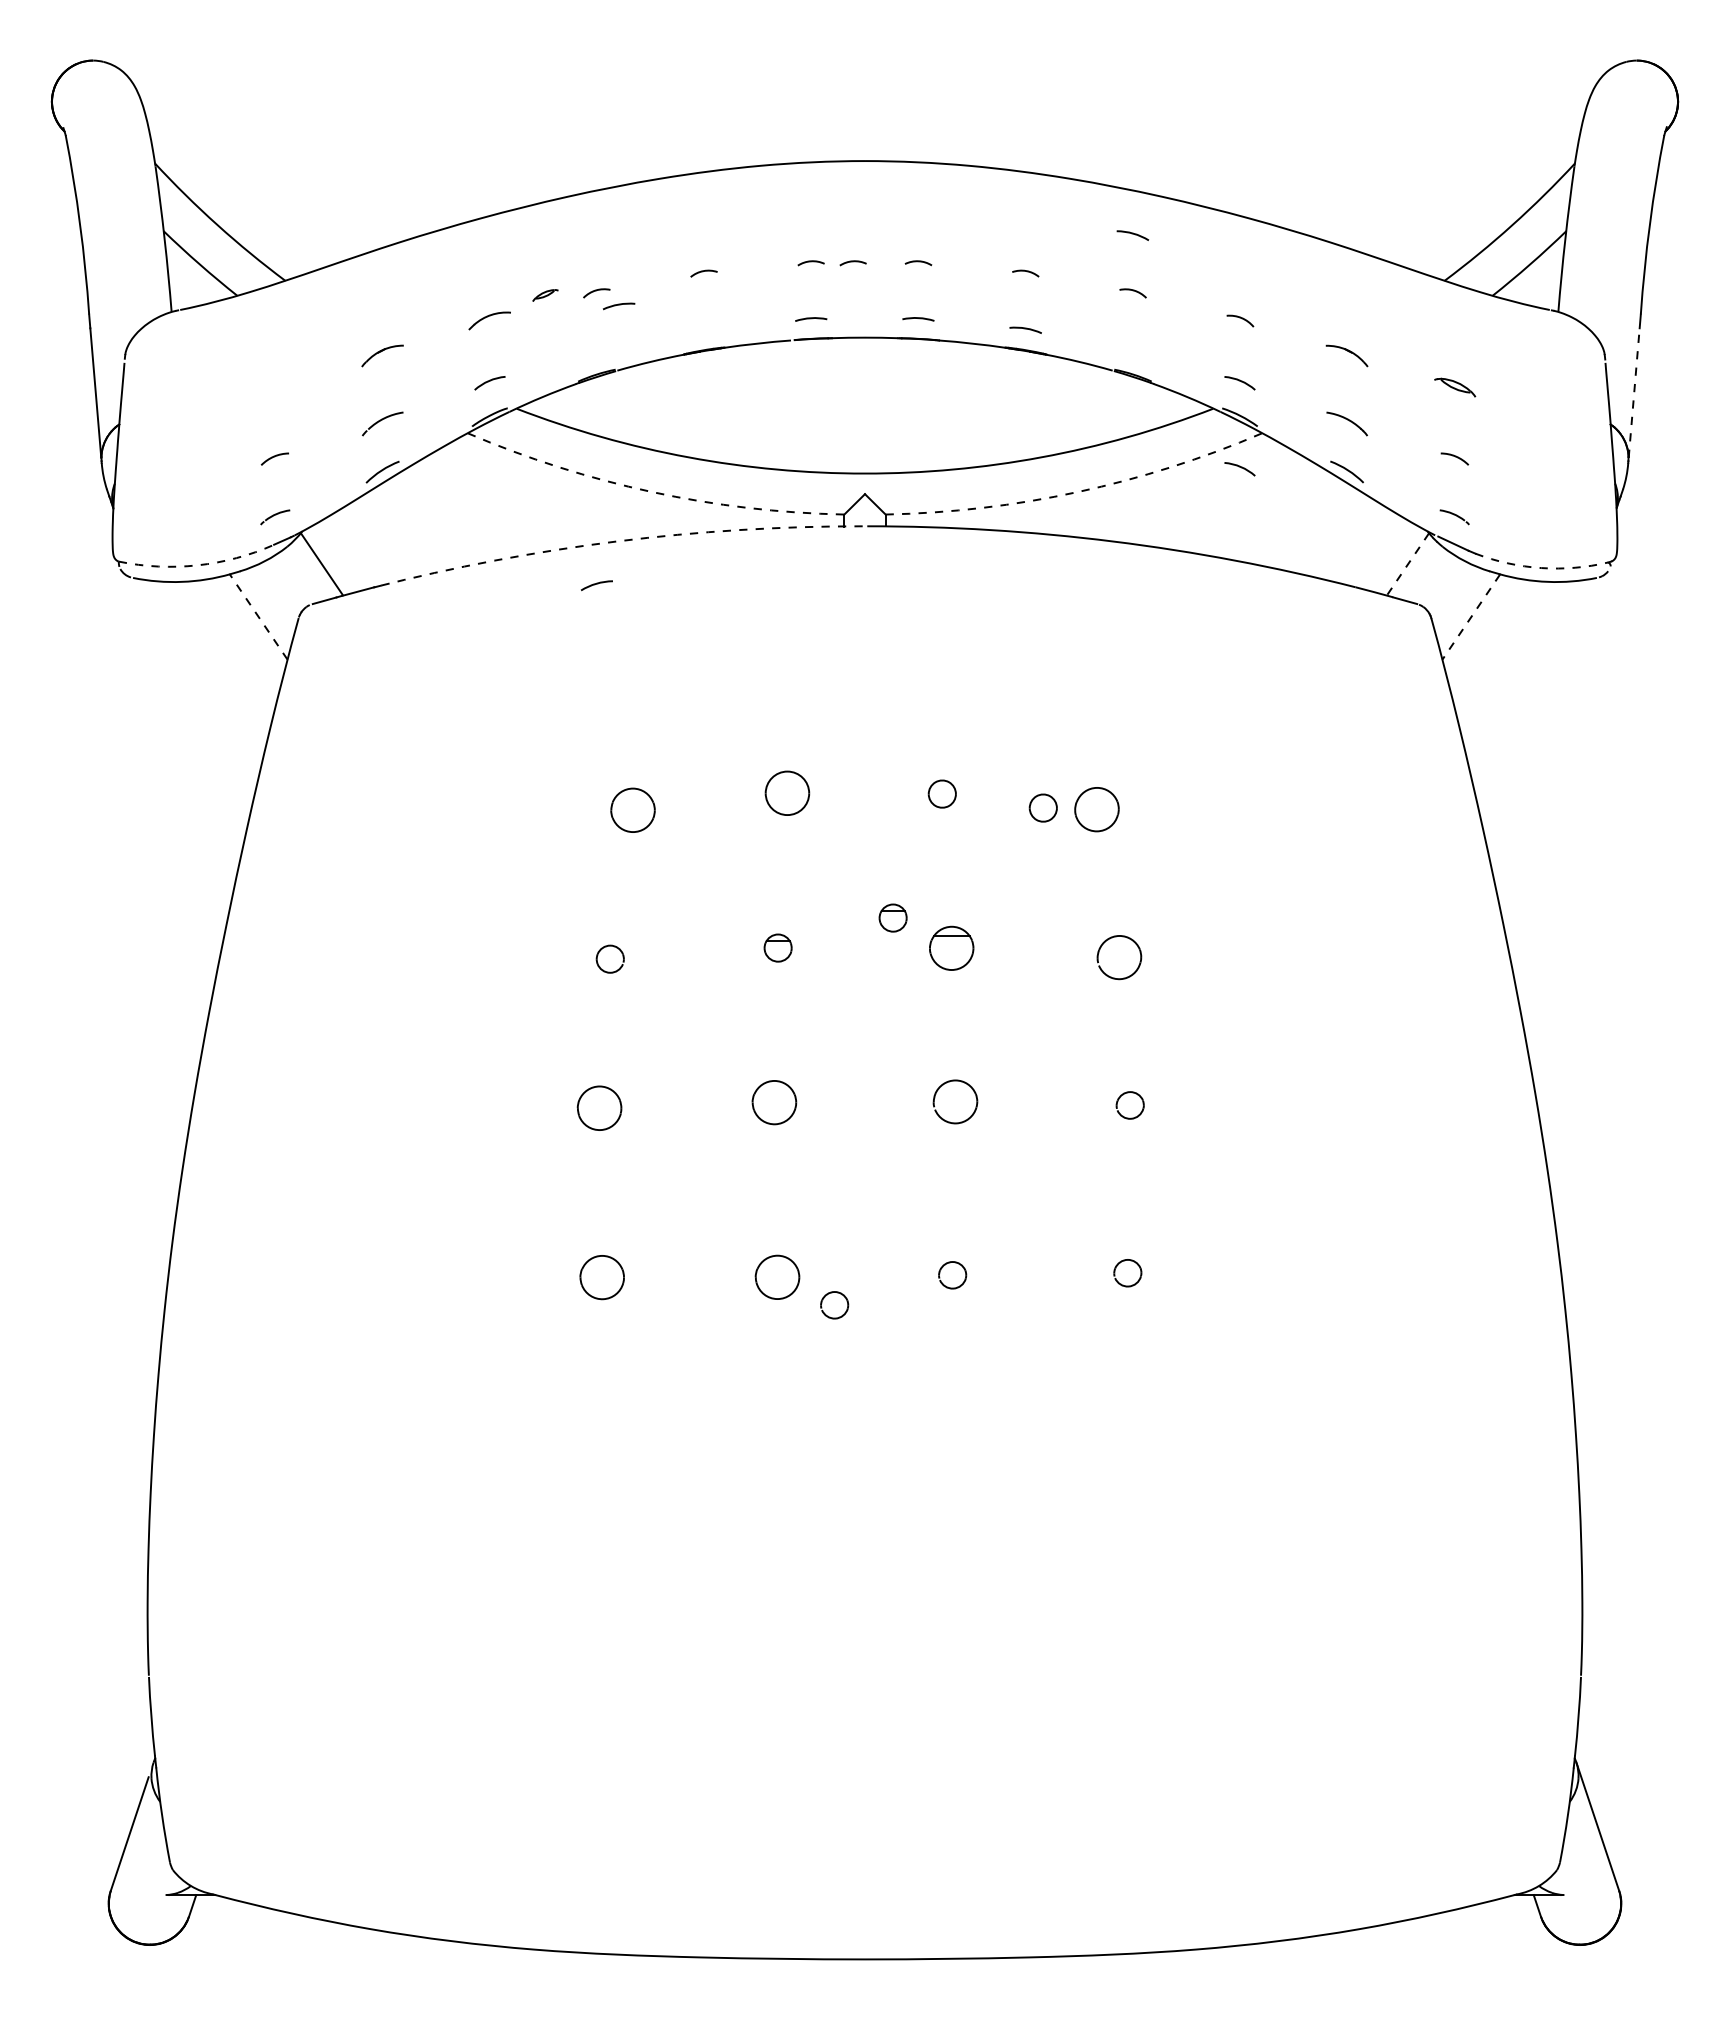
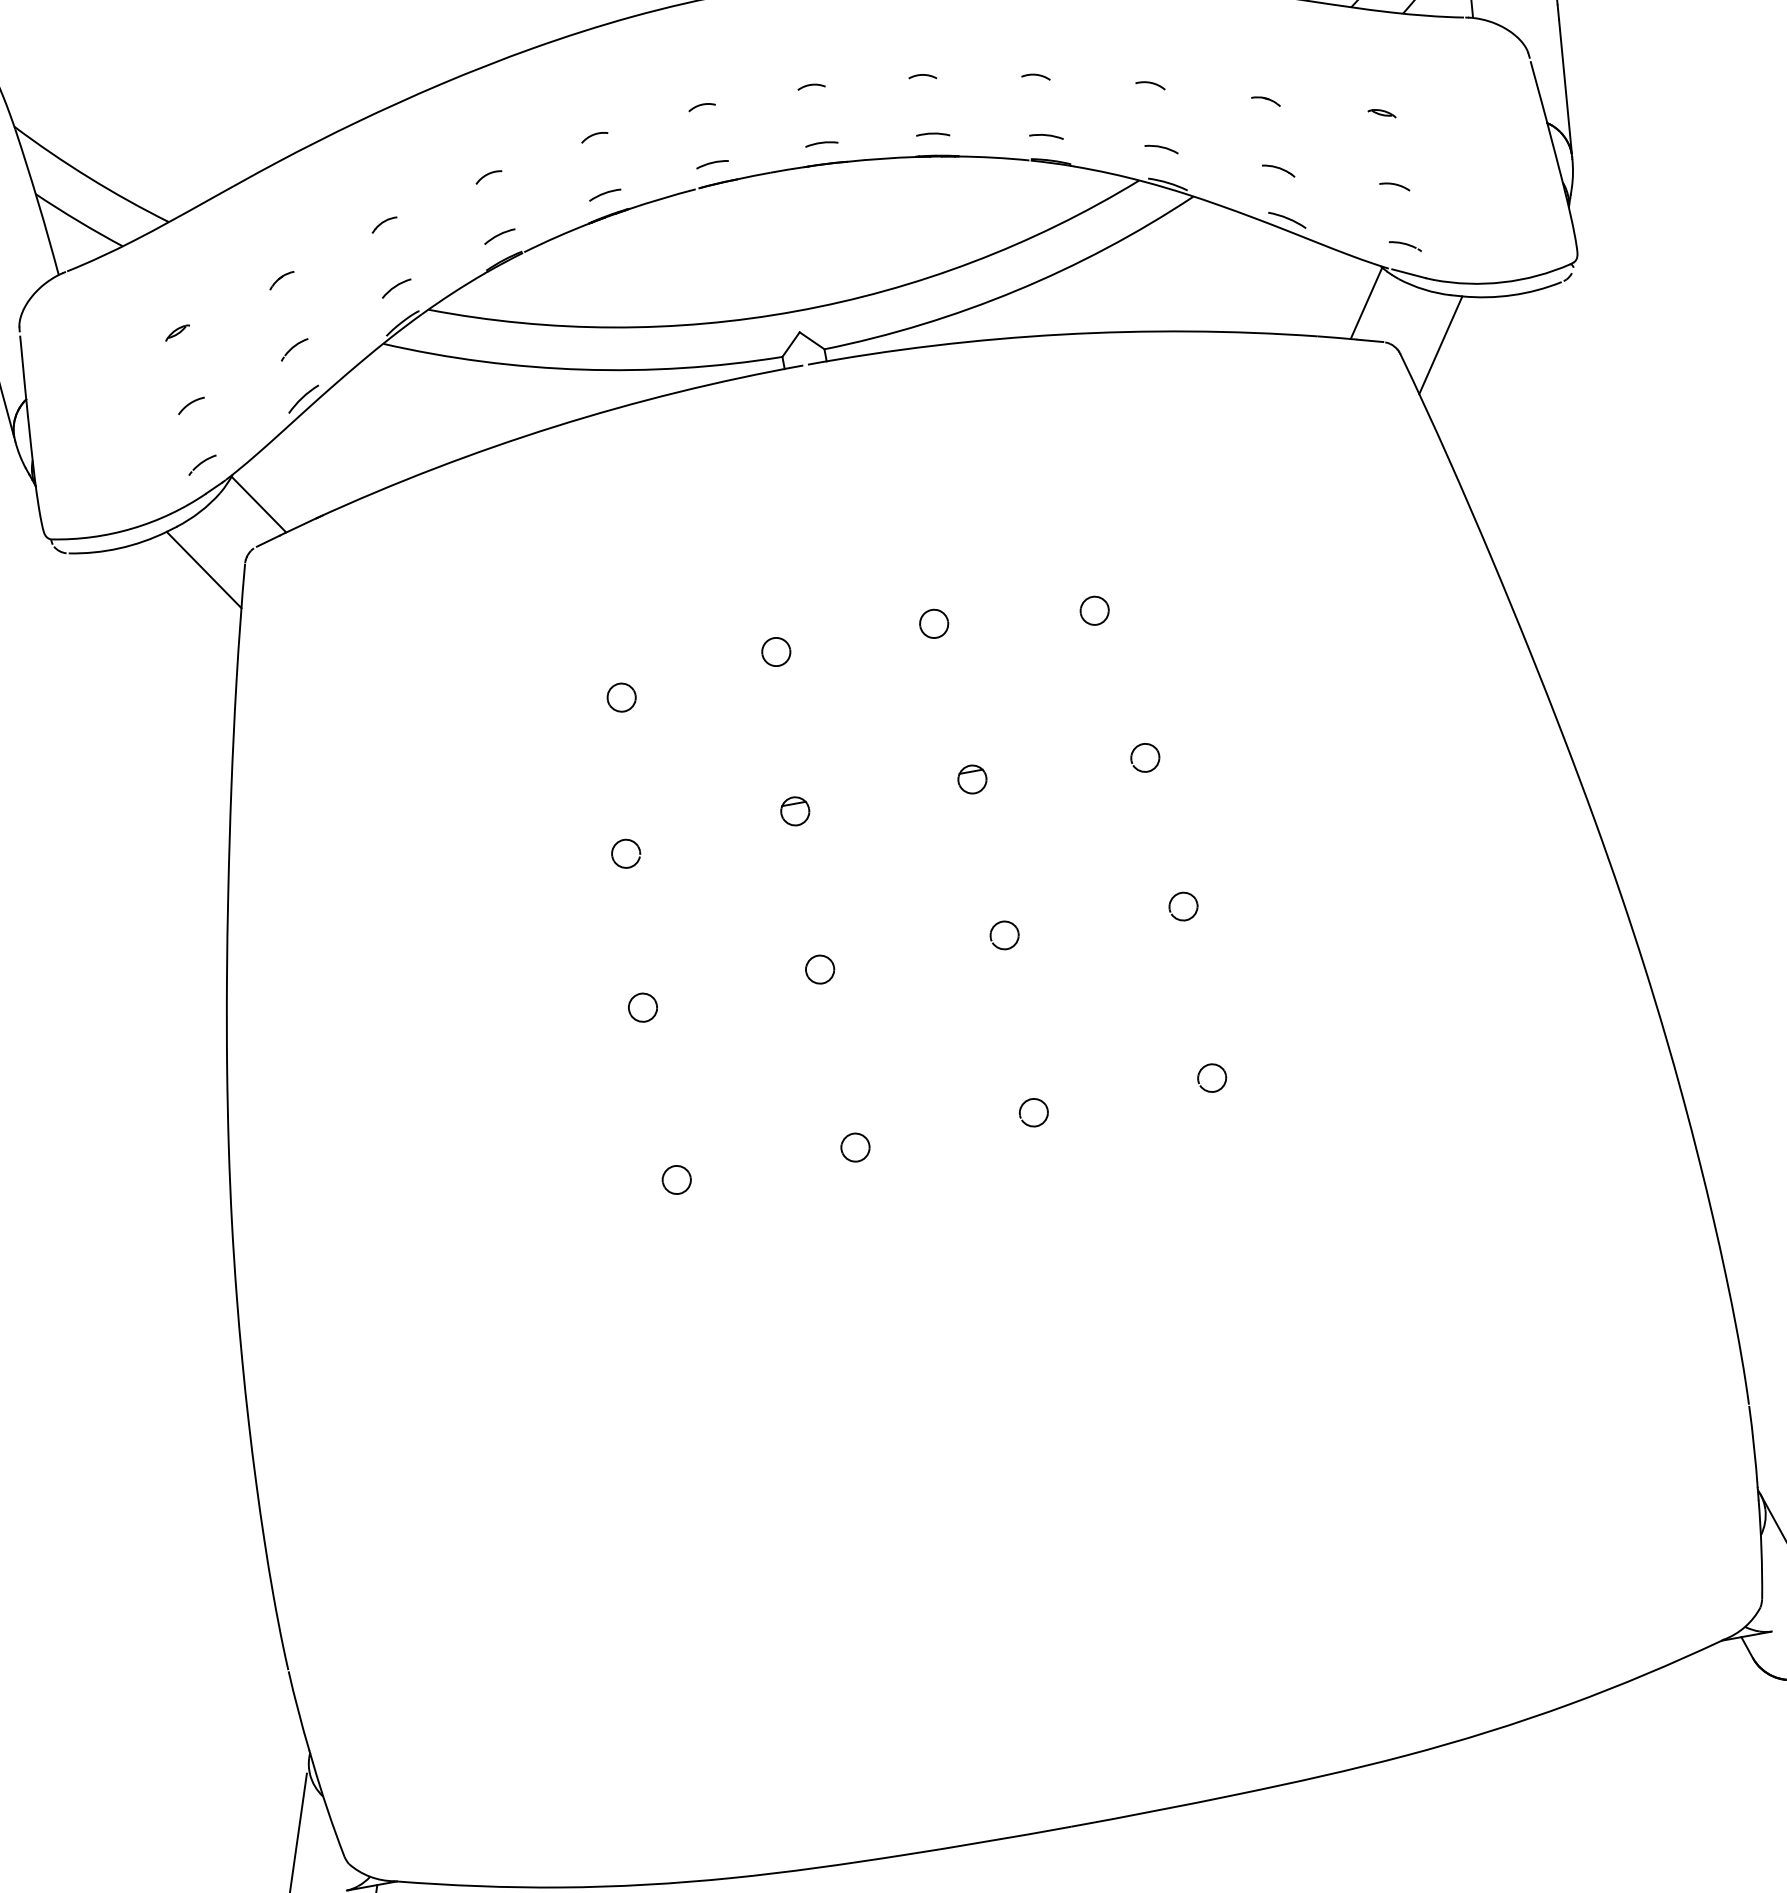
arc: (1132, 234) -> (1045, 136), moved
arc: (852, 262) -> (744, 98), removed
part: (545, 295) -> (177, 332), moved
arc: (619, 305) -> (605, 194), moved
part: (489, 320) -> (384, 224), size x0.62
part: (382, 355) -> (281, 280), size x0.62
part: (1347, 355) -> (1266, 101), size x0.62
part: (1455, 387) -> (1382, 114), size x0.62
line: (1634, 392) -> (1565, 86), dashed -> solid
part: (382, 423) -> (294, 349), size x0.71
part: (1347, 423) -> (1278, 170), size x0.71
arc: (1239, 467) -> (1176, 235), removed
arc: (652, 492) -> (582, 370), dashed -> solid
arc: (1077, 492) -> (1016, 291), dashed -> solid
arc: (616, 541) -> (555, 426), dashed -> solid
line: (1408, 564) -> (1367, 303), dashed -> solid
arc: (197, 565) -> (132, 528), dashed -> solid
arc: (1541, 568) -> (1503, 282), dashed -> solid
arc: (596, 584) -> (499, 235), moved
line: (258, 616) -> (203, 569), dashed -> solid
line: (1470, 617) -> (1440, 345), dashed -> solid
part: (787, 793) -> (776, 651), size x0.62
part: (1042, 807) -> (1038, 618), removed
part: (1096, 808) -> (1094, 610), size x0.62
part: (632, 809) -> (621, 697), size x0.62
part: (892, 917) -> (906, 758), removed
part: (951, 948) -> (972, 779), size x0.62
part: (1119, 957) -> (1145, 757), size x0.62
part: (955, 1101) -> (1004, 934), size x0.62
part: (774, 1102) -> (820, 969), size x0.62
part: (599, 1107) -> (642, 1007), size x0.62
part: (601, 1277) -> (676, 1180), size x0.62
part: (776, 1277) -> (854, 1147), size x0.62
part: (834, 1305) -> (918, 1165), removed

